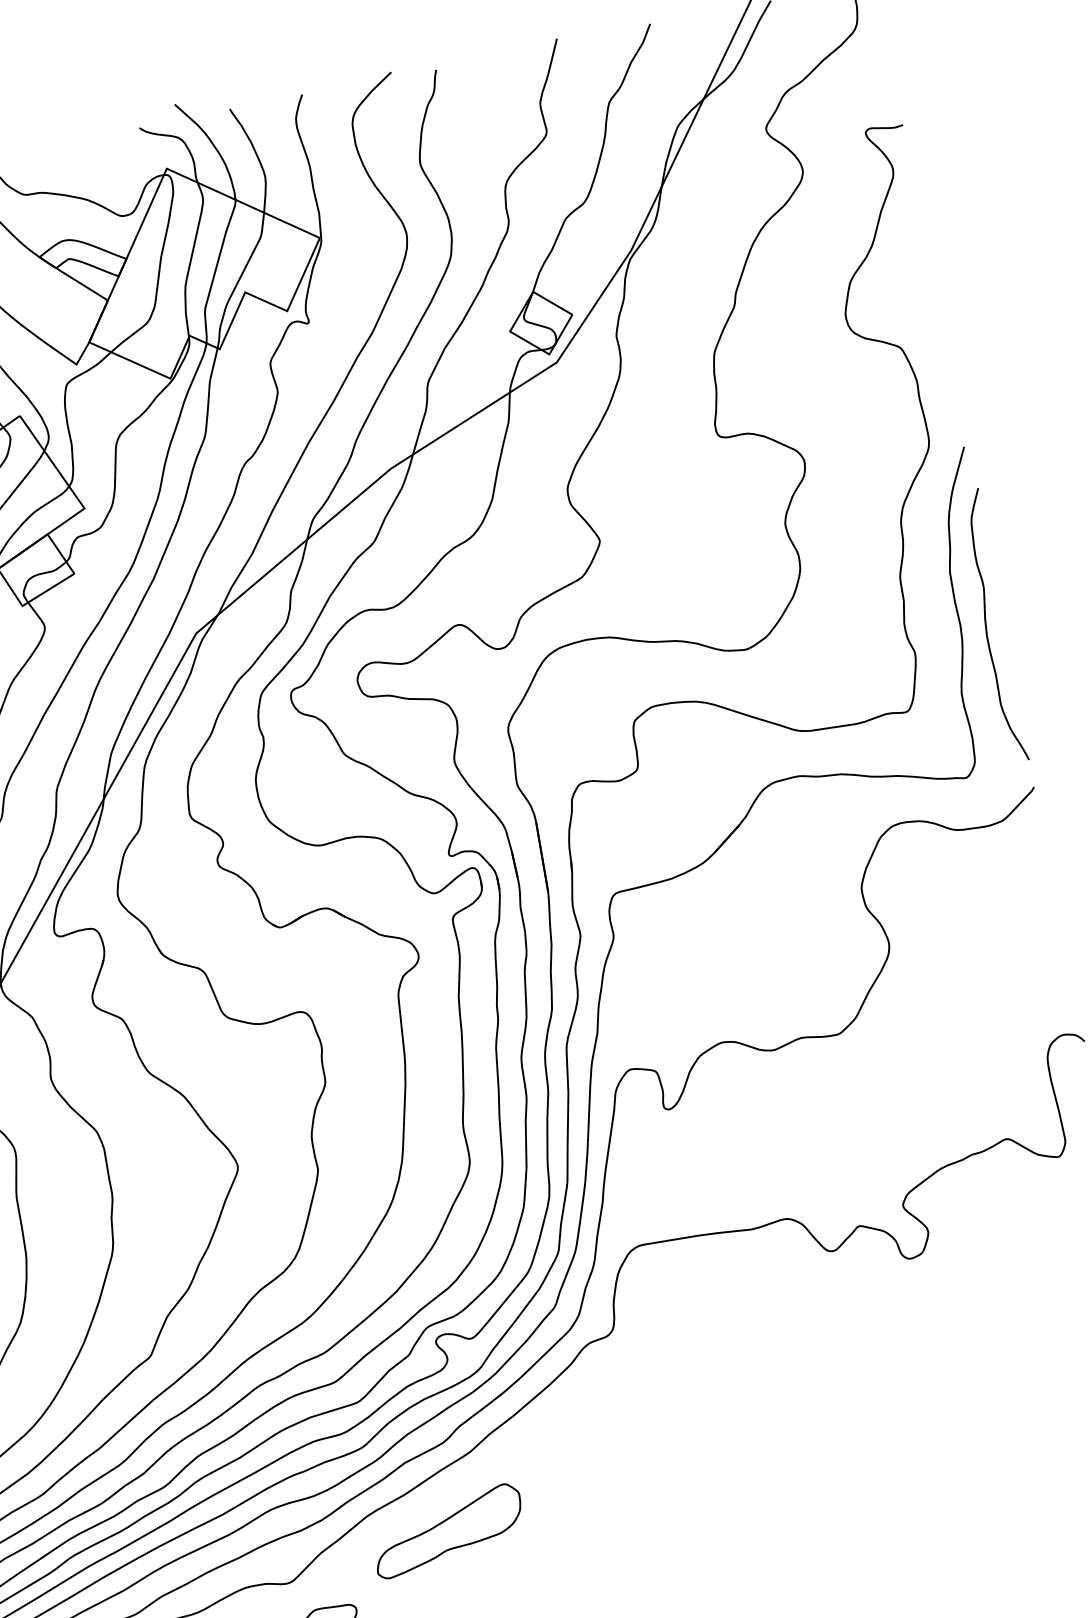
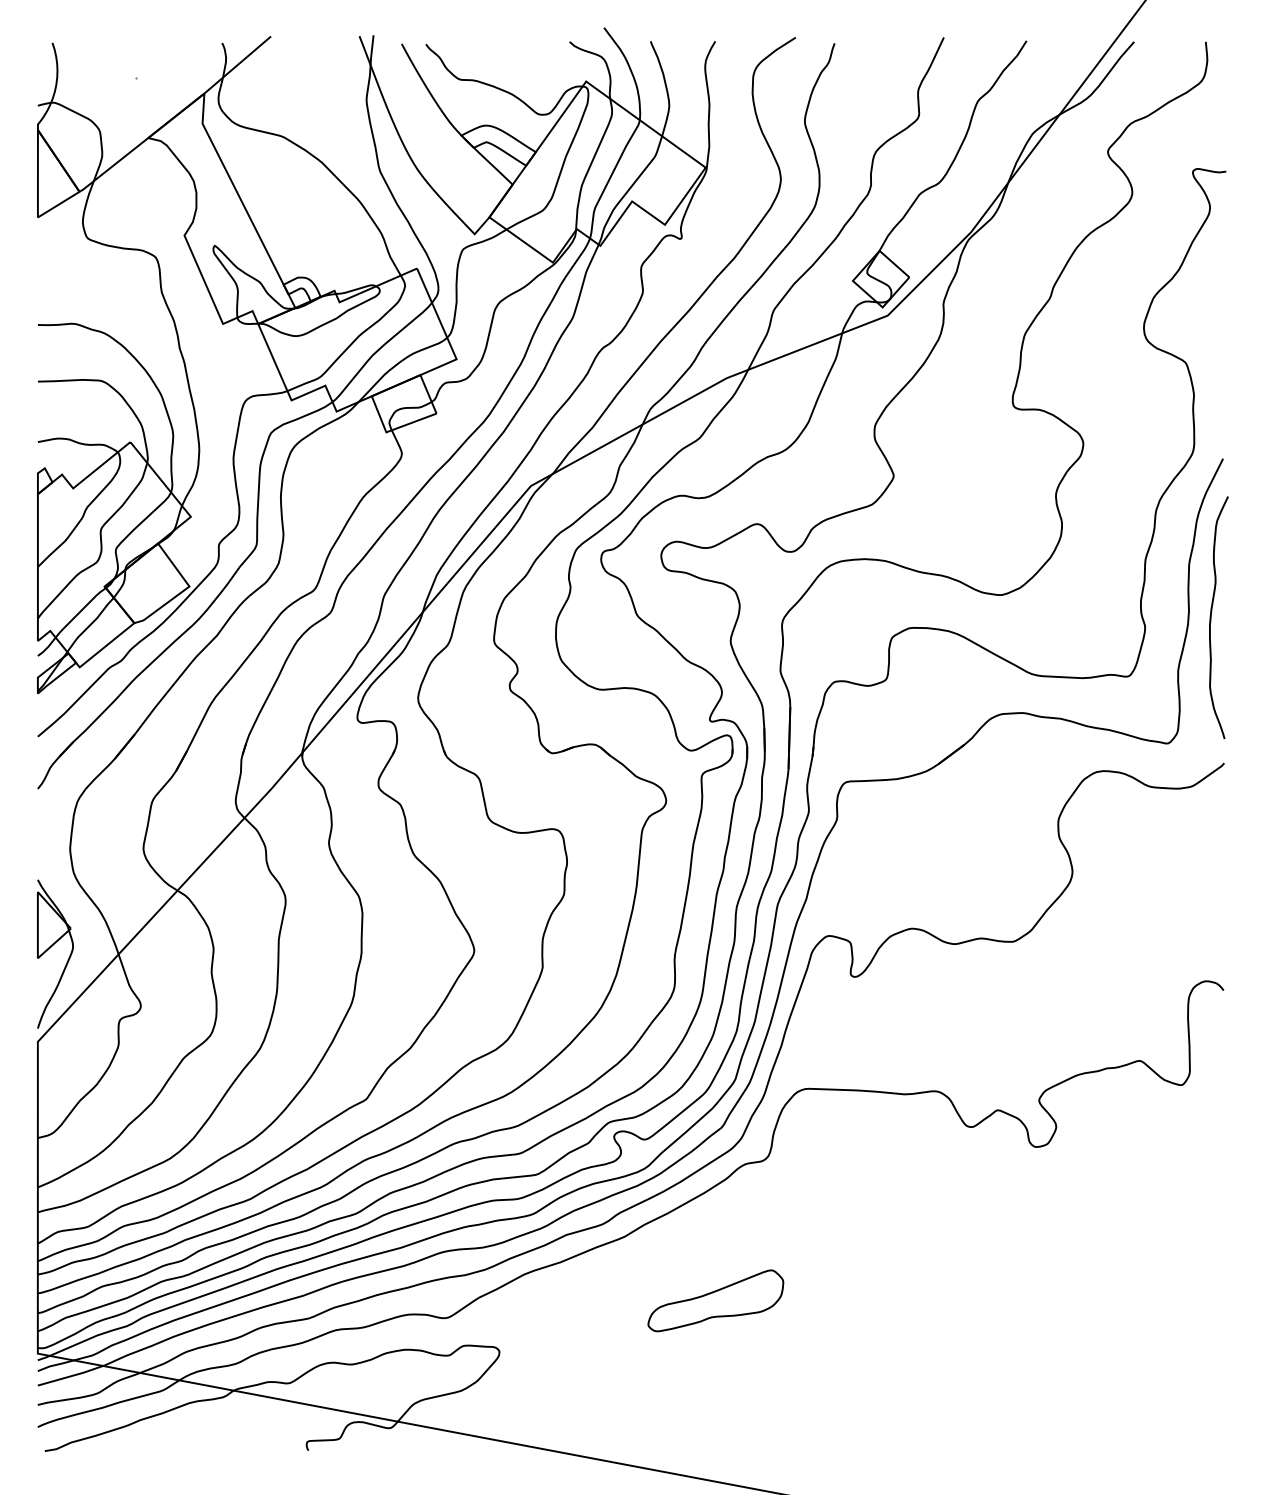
part: (447, 1530) -> (715, 1300), moved

